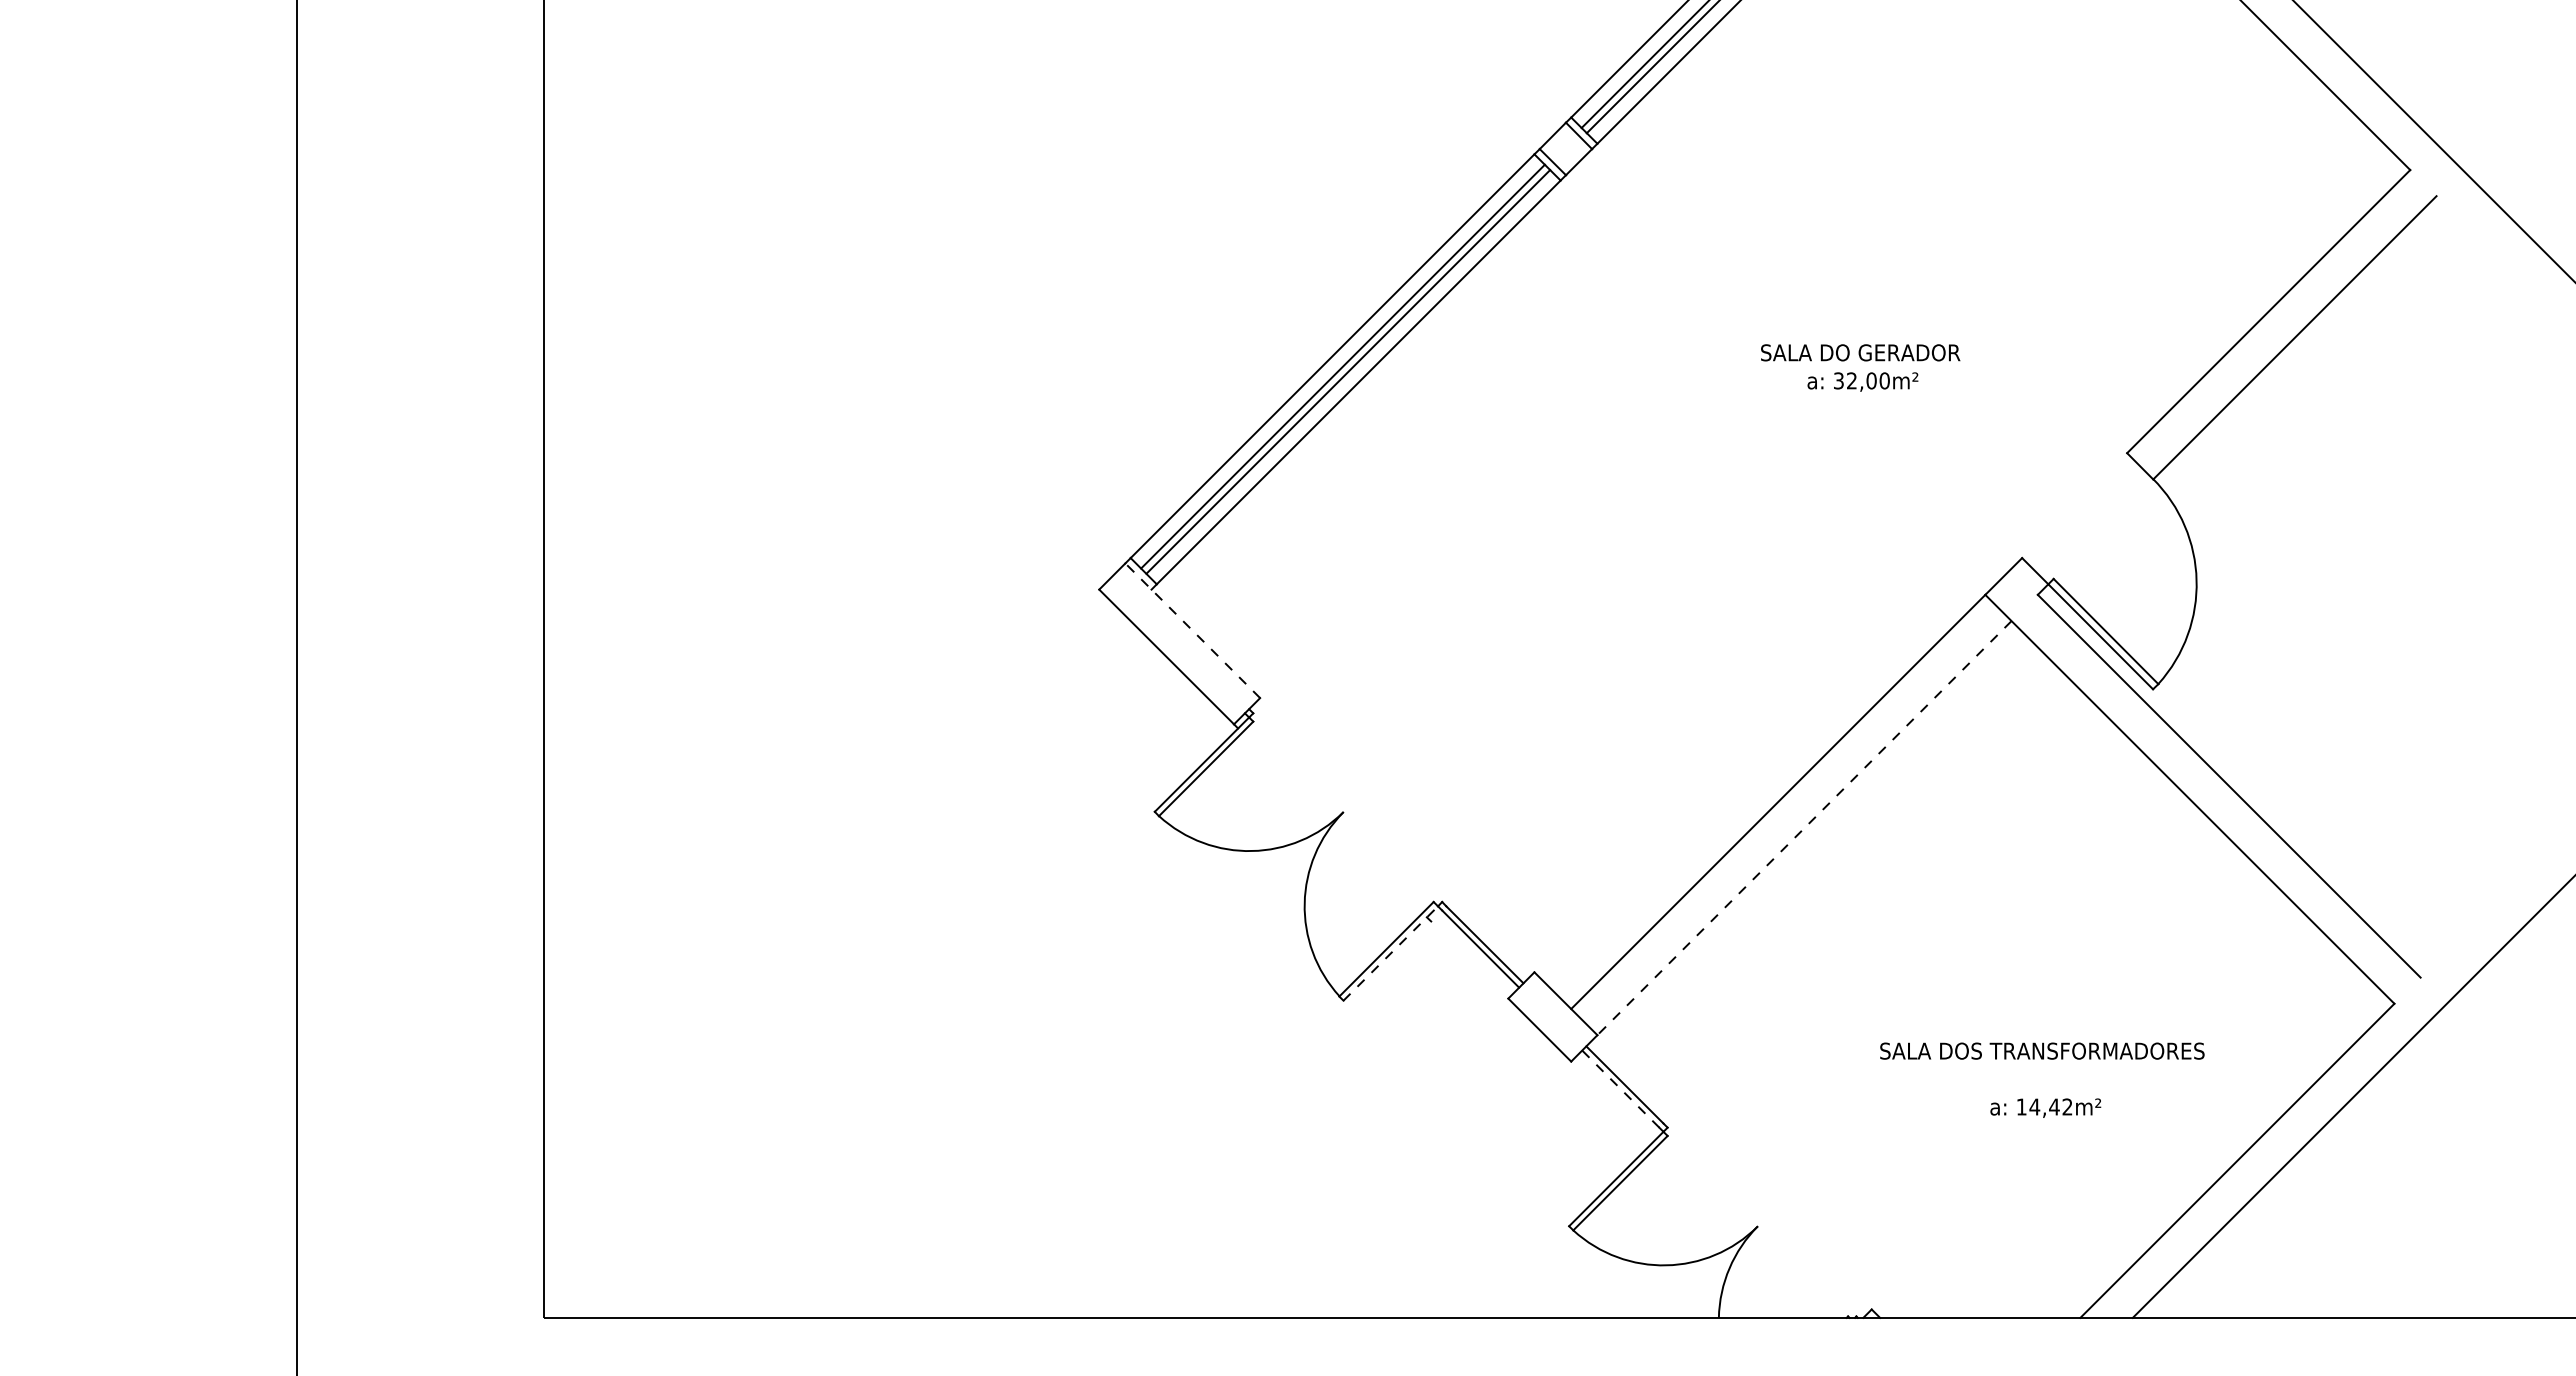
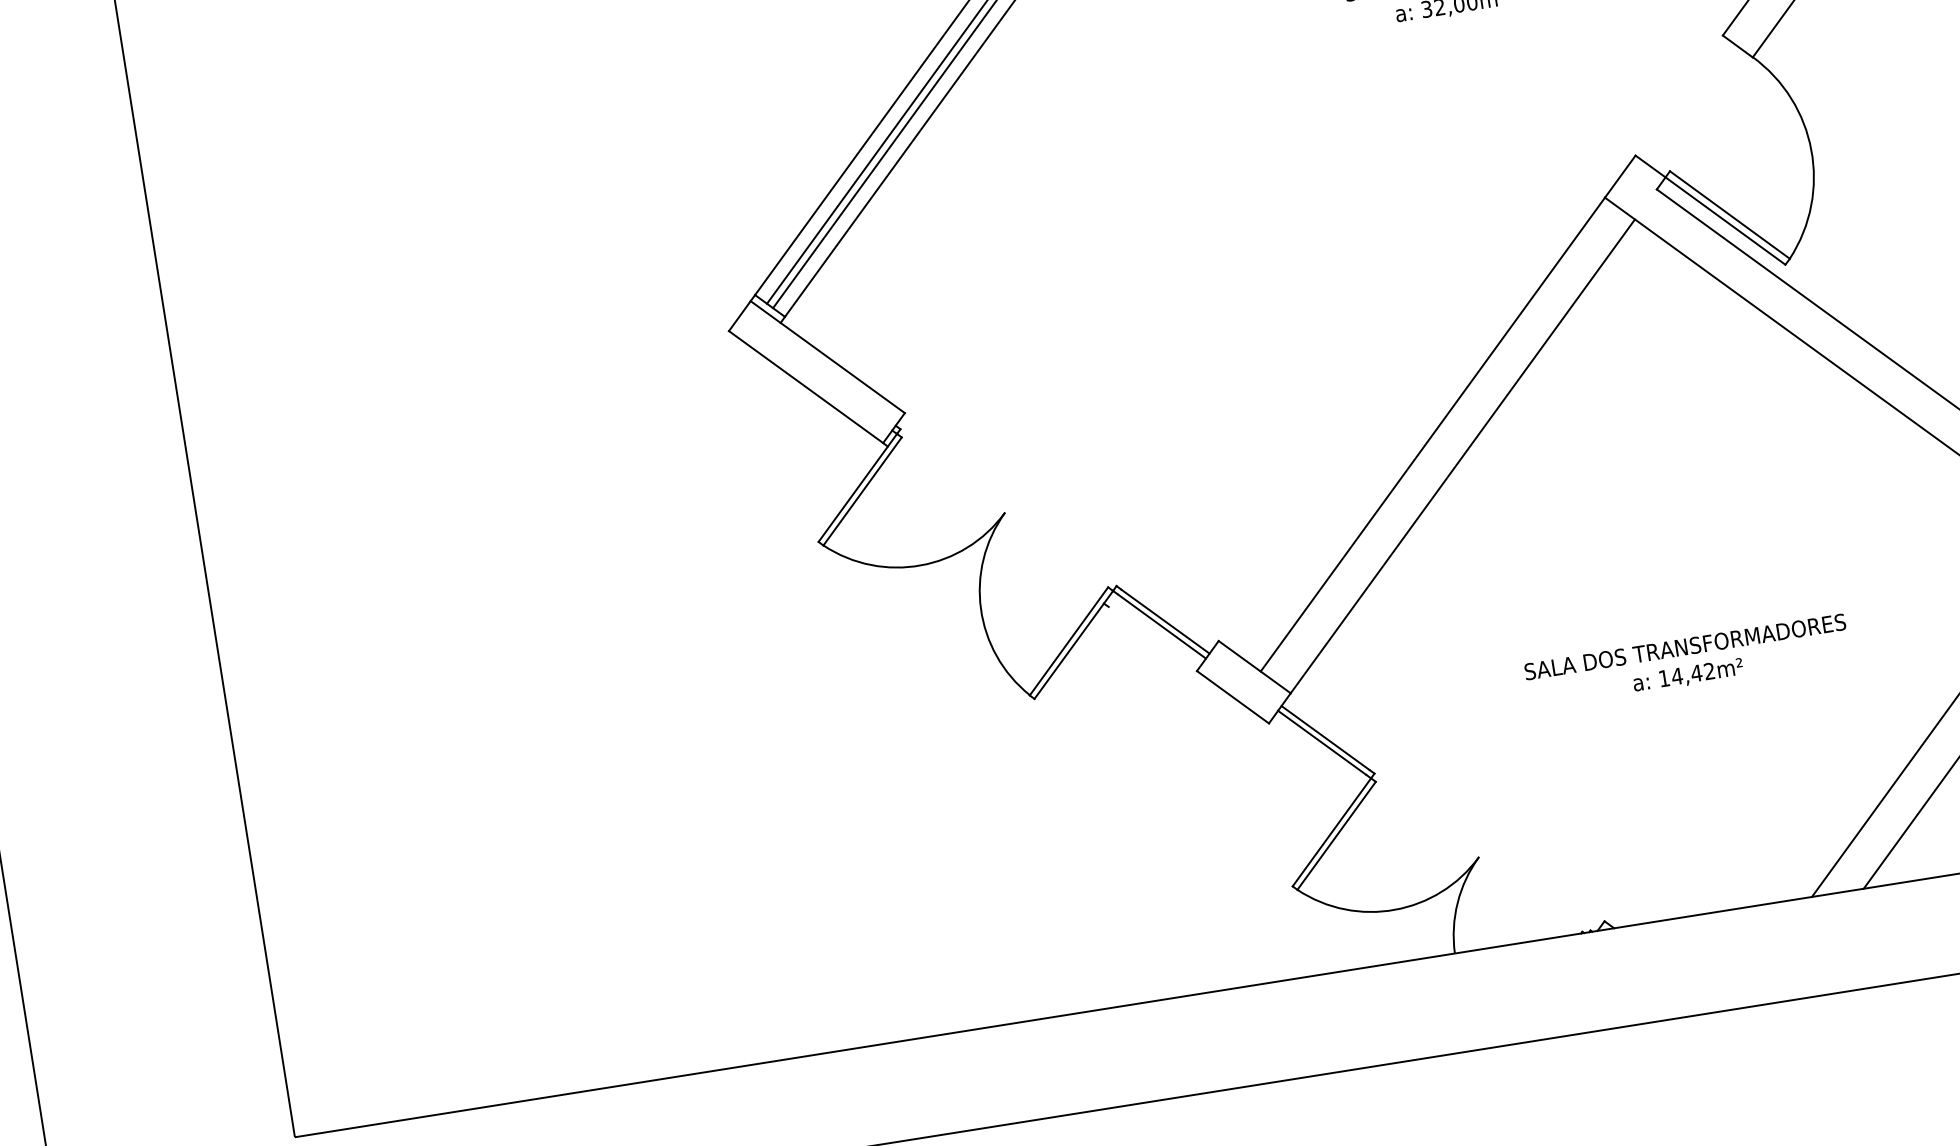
line: (1192, 630) -> (827, 356), dashed -> solid
line: (1804, 828) -> (1462, 456), dashed -> solid
line: (1390, 953) -> (1073, 644), dashed -> solid
text: (2042, 1050) -> (1685, 646), moved
line: (1620, 1089) -> (1322, 743), dashed -> solid
text: (2045, 1107) -> (1687, 675), moved

